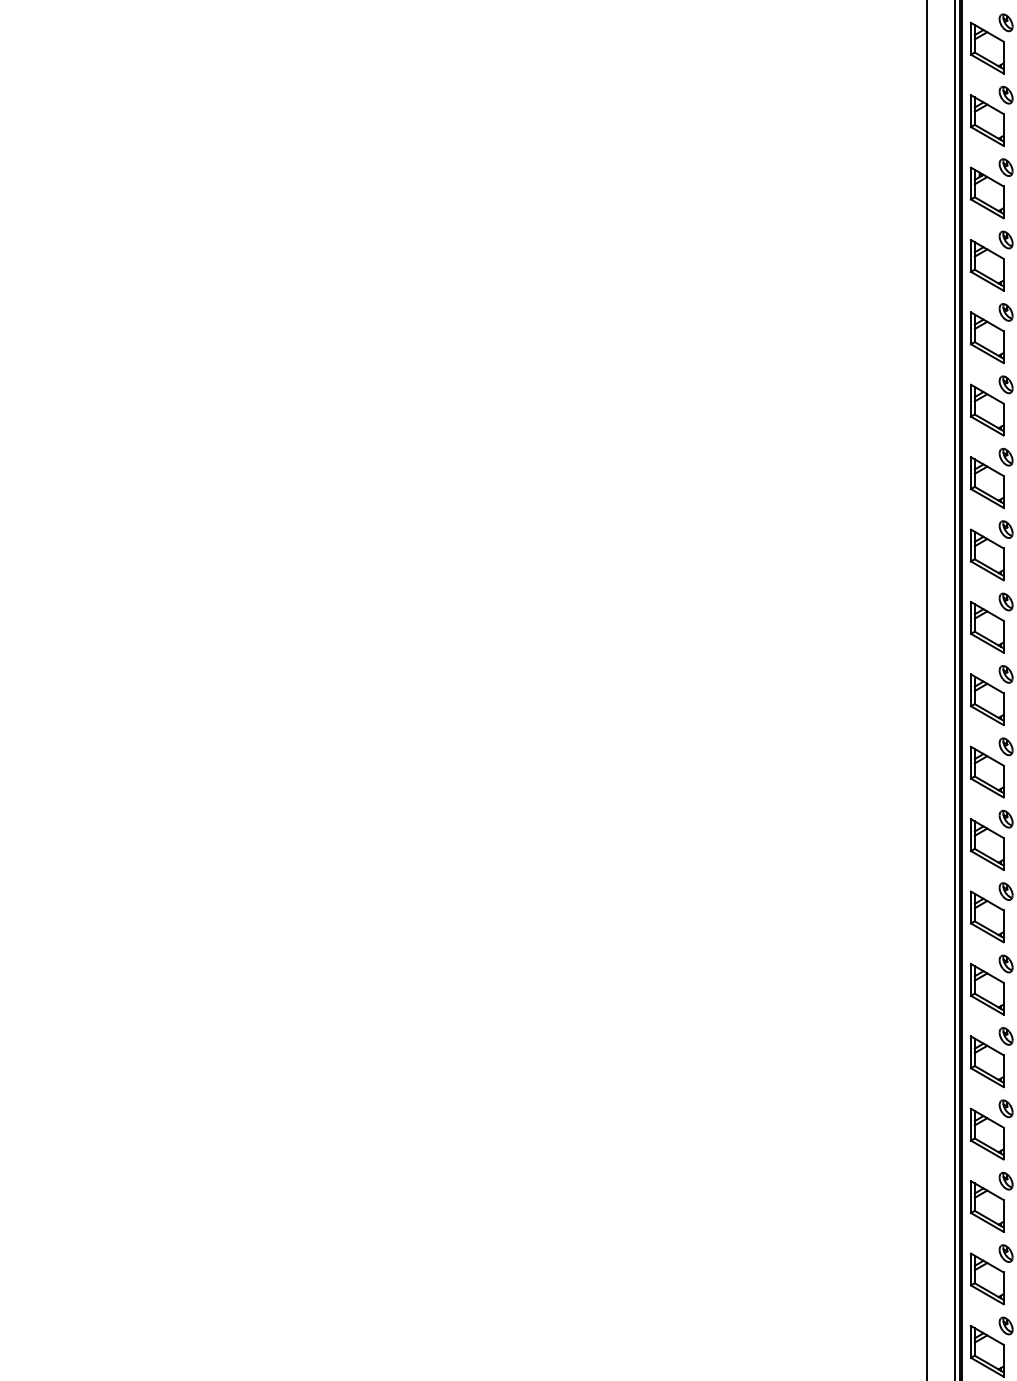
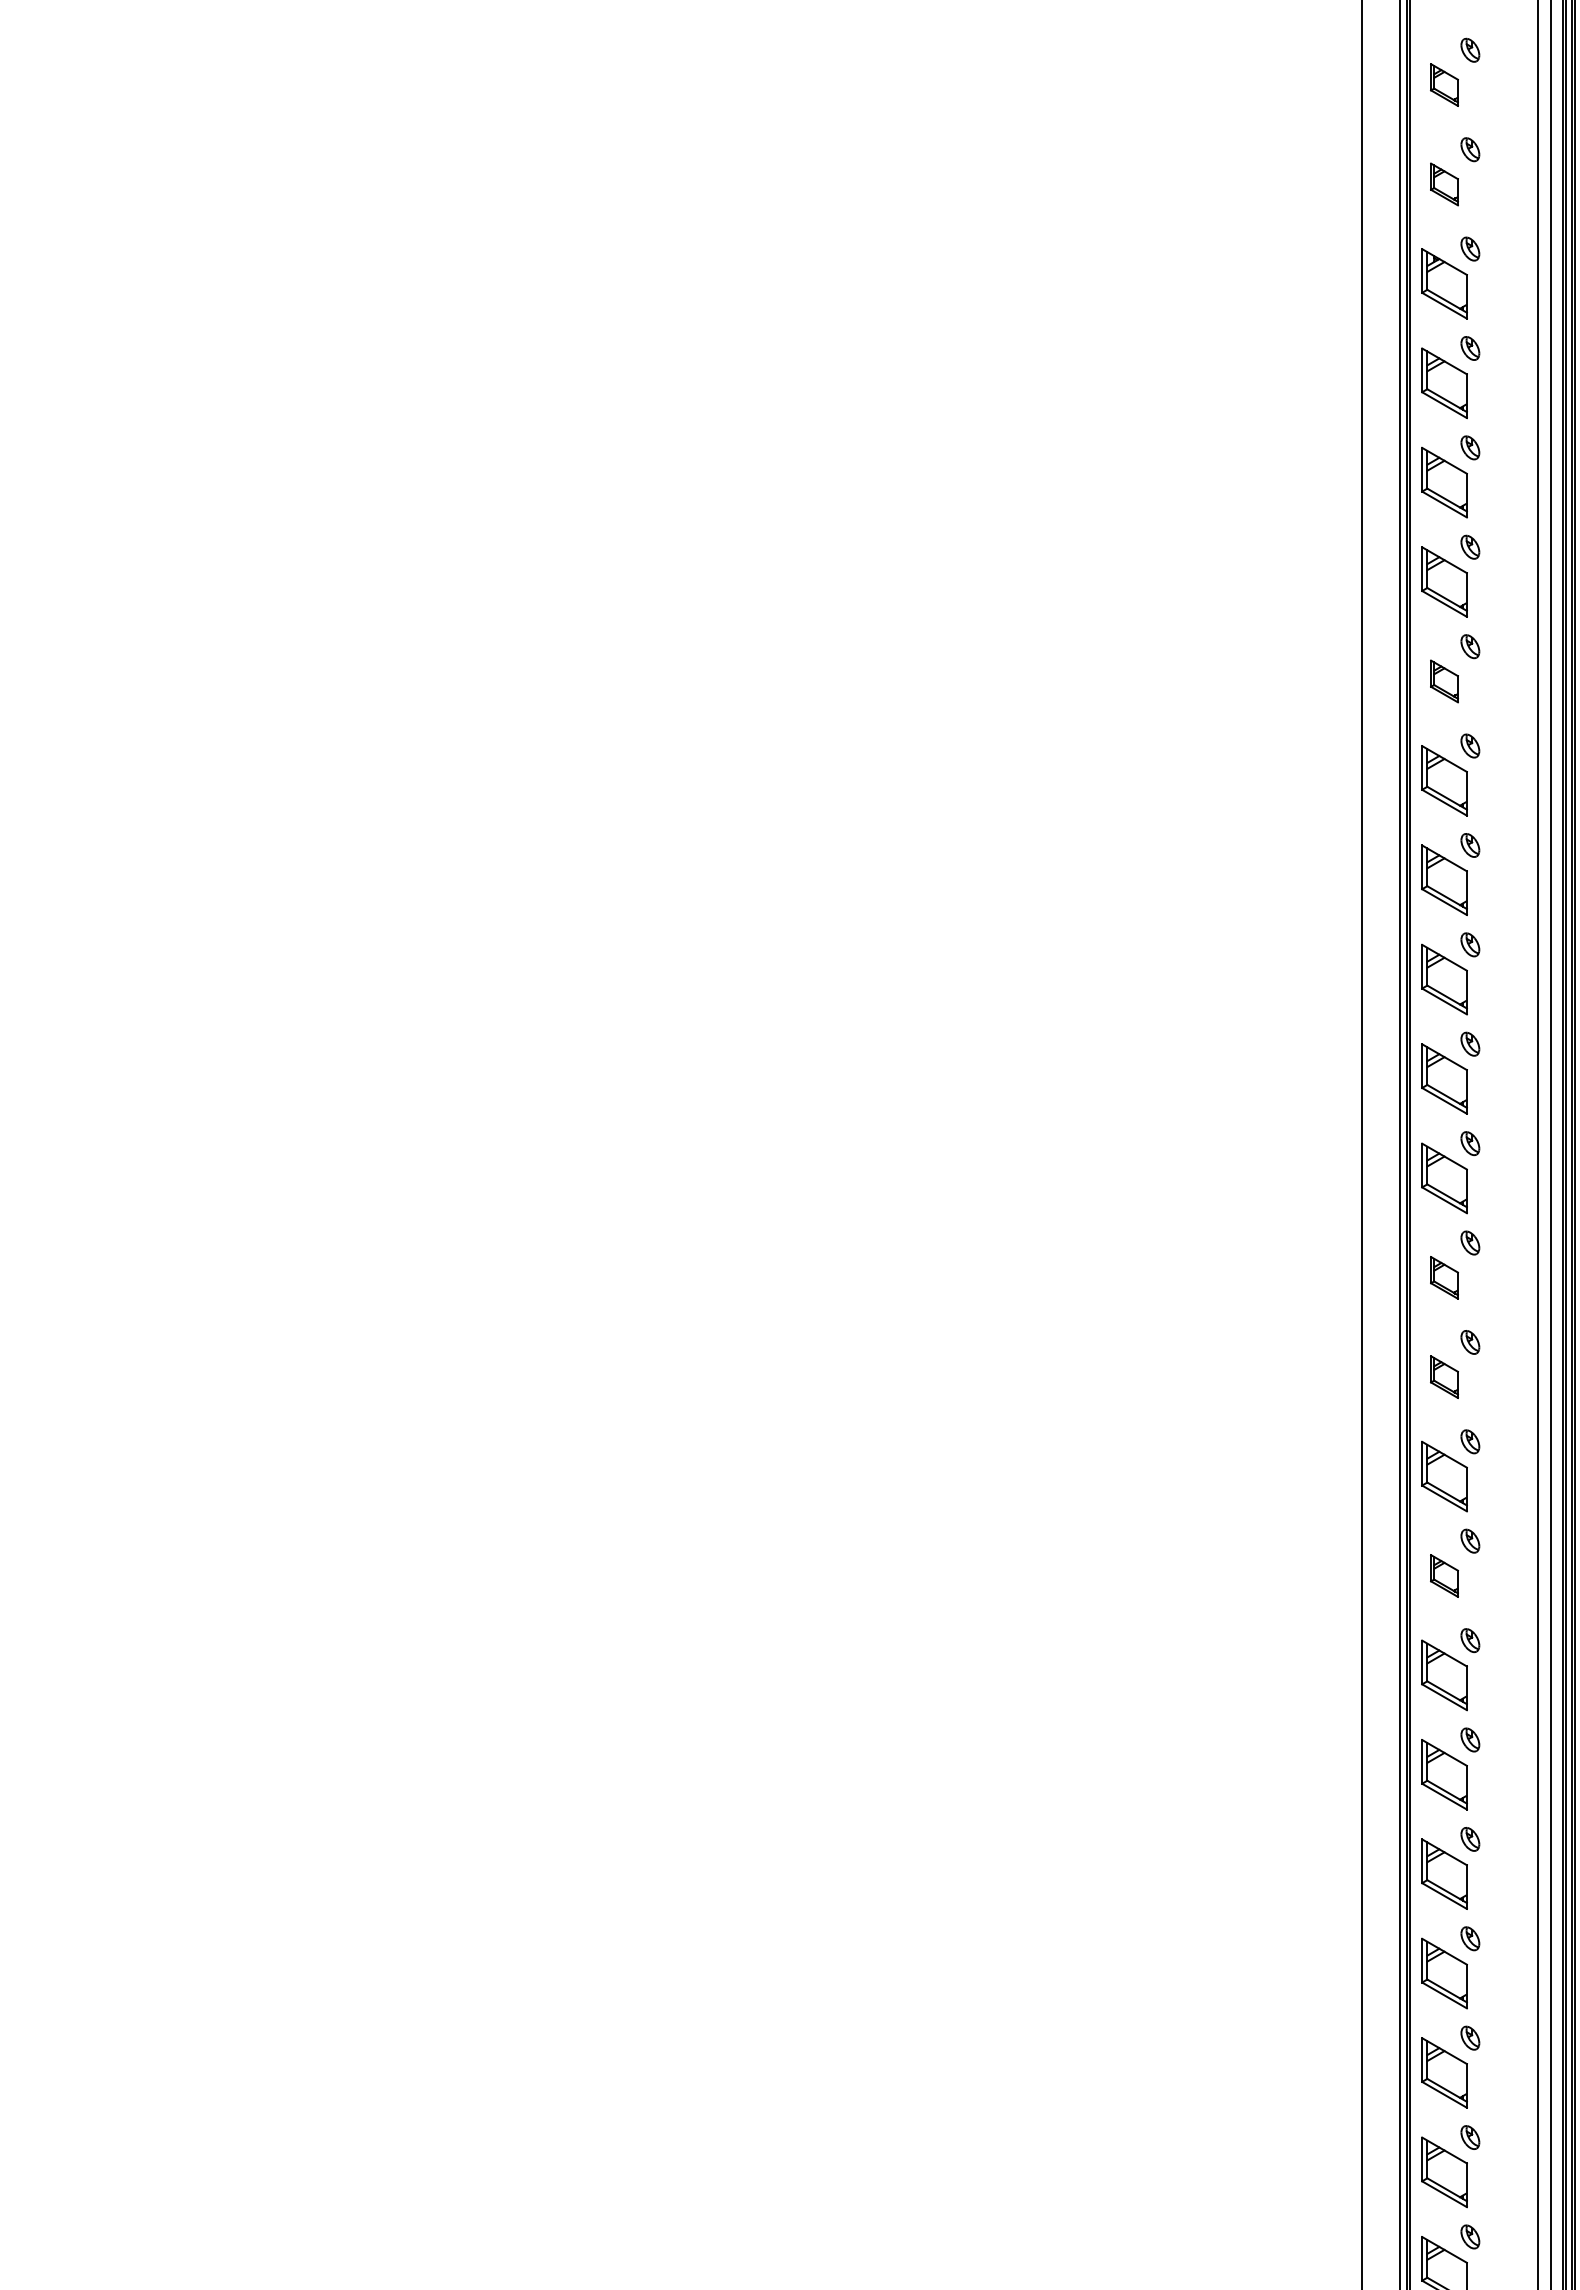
part: (987, 47) -> (1444, 84), size x0.6
part: (987, 120) -> (1444, 184), size x0.6
part: (987, 482) -> (1444, 681), size x0.6
part: (987, 916) -> (1444, 1277), size x0.6
part: (987, 988) -> (1444, 1376), size x0.6
part: (987, 1133) -> (1444, 1575), size x0.6

